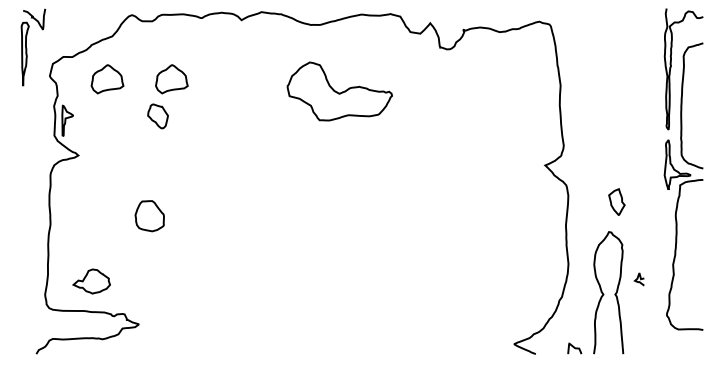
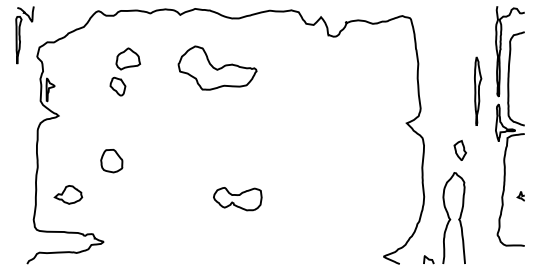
part: (106, 78) -> (79, 58), removed
part: (339, 90) -> (217, 67), moved
part: (641, 121) -> (478, 90), added
part: (318, 267) -> (237, 199), added
curve: (638, 279) -> (520, 196), moved
part: (91, 281) -> (68, 194), moved

